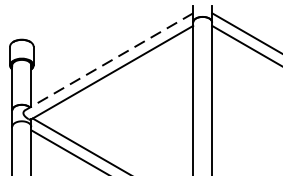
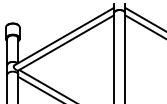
line: (107, 61) -> (63, 36), dashed -> solid

